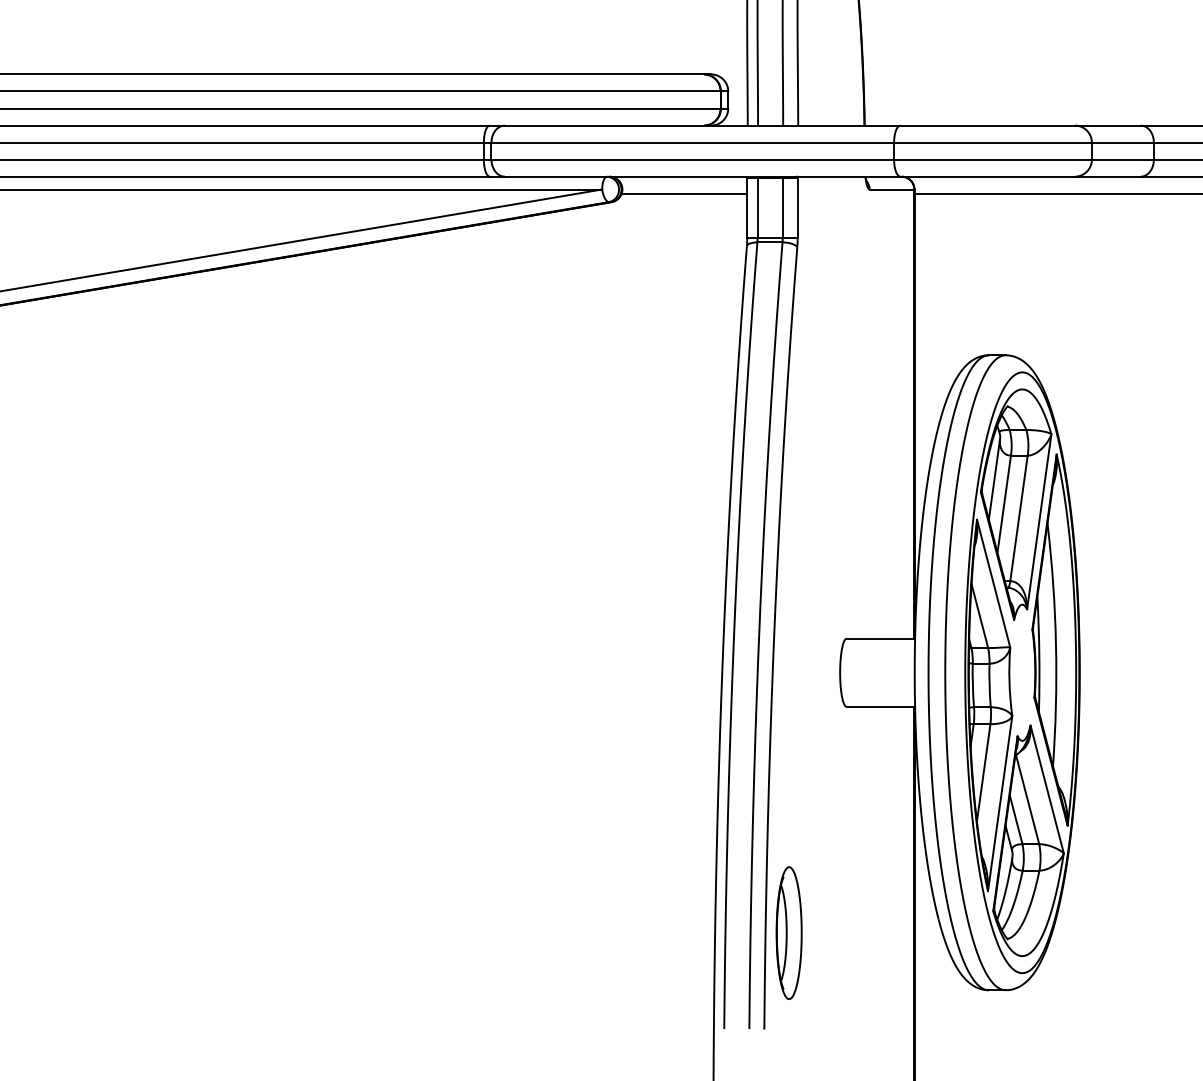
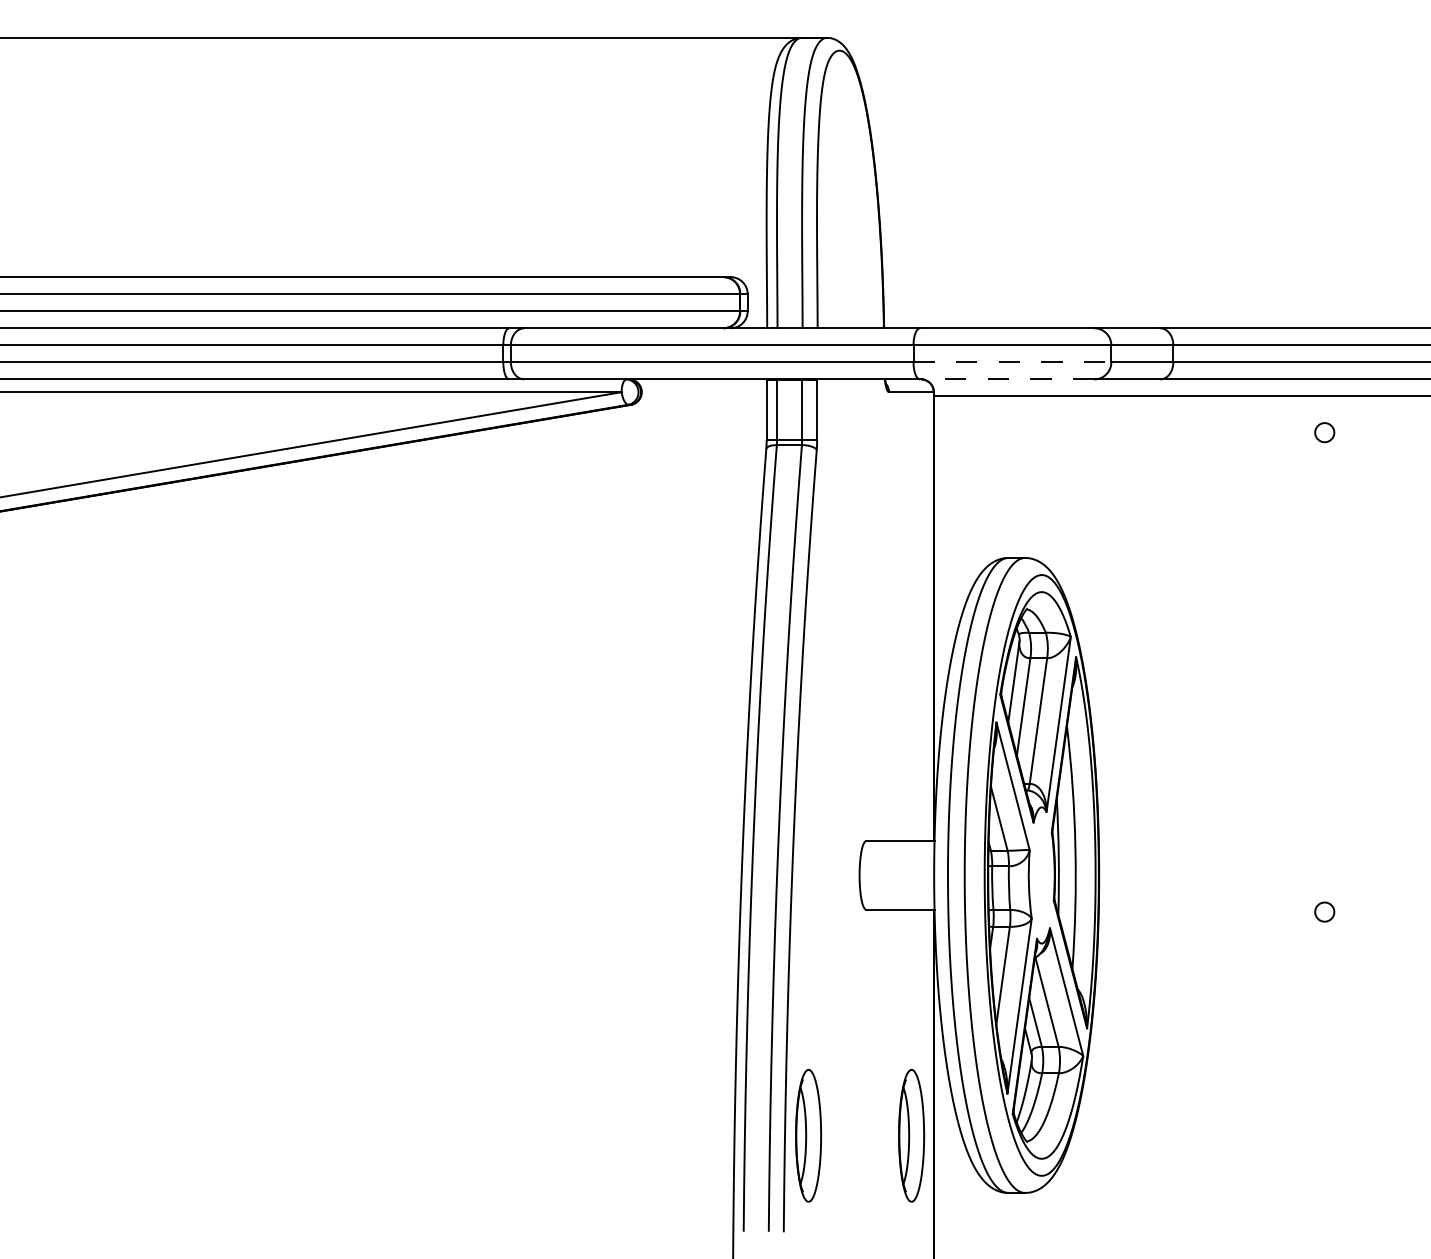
line: (993, 159) -> (1012, 362), solid -> dashed
line: (987, 176) -> (1006, 379), solid -> dashed
line: (684, 193) -> (703, 396), removed
part: (892, 932) -> (911, 1135), added

